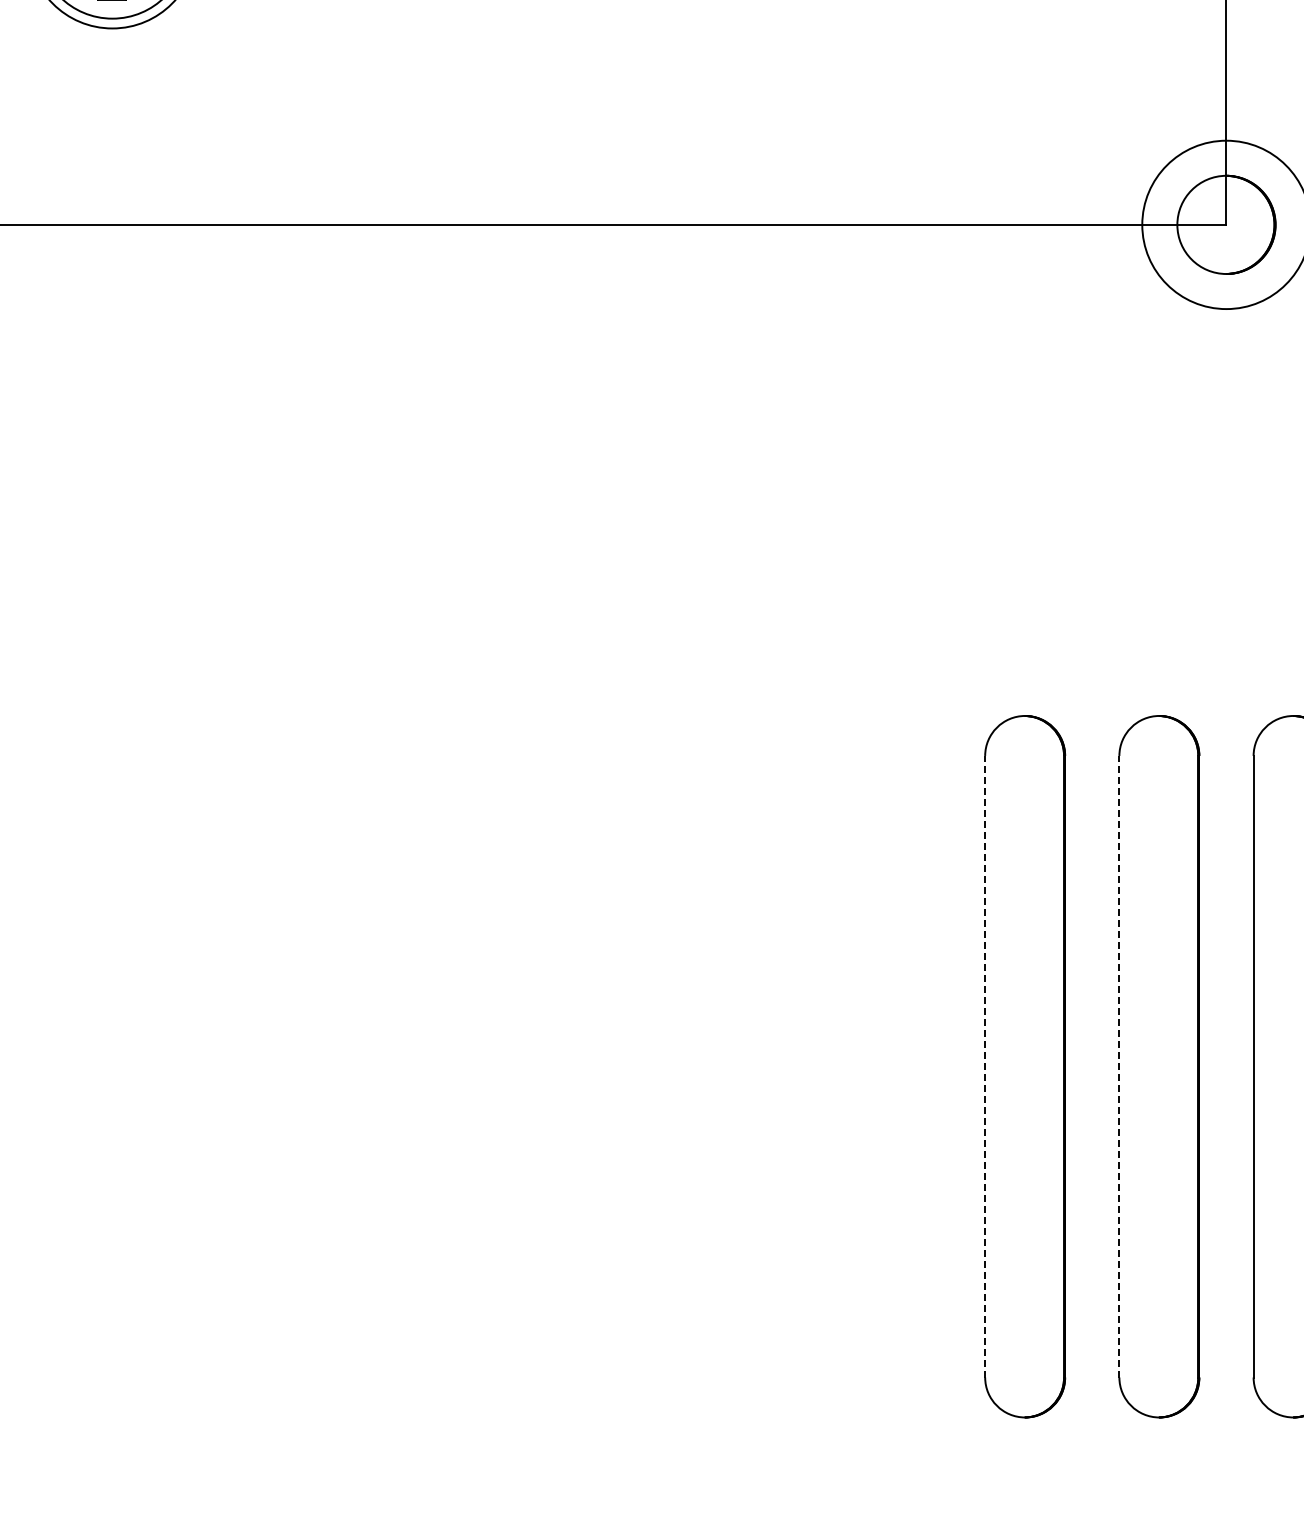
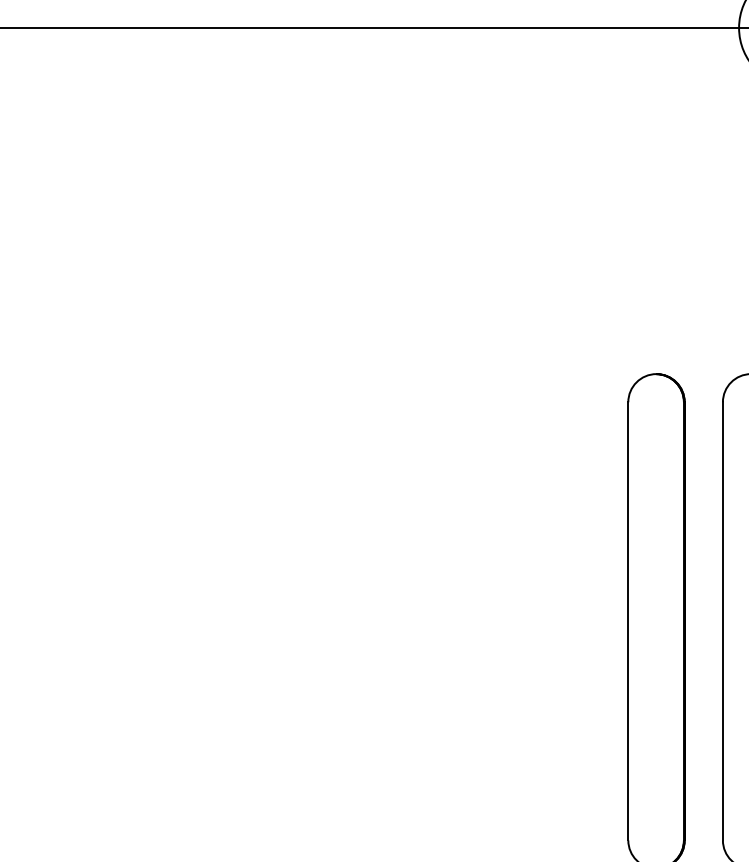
line: (985, 1066) -> (628, 621), dashed -> solid
line: (1119, 1066) -> (723, 621), dashed -> solid

